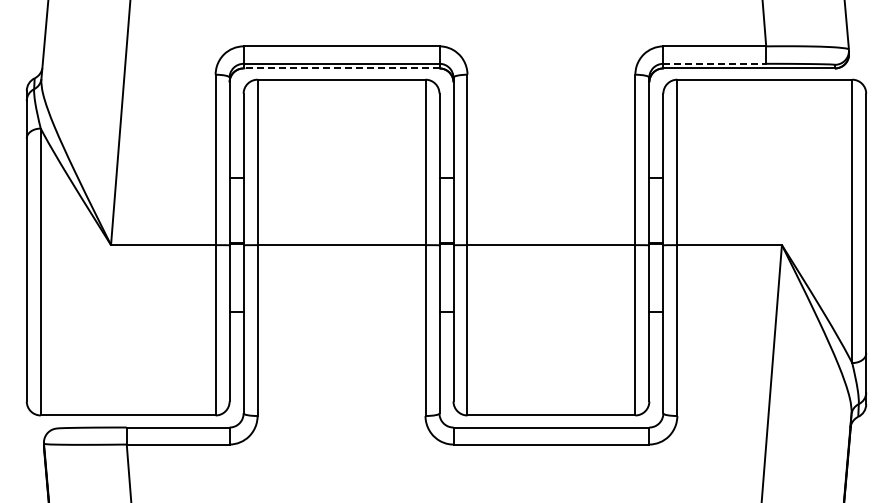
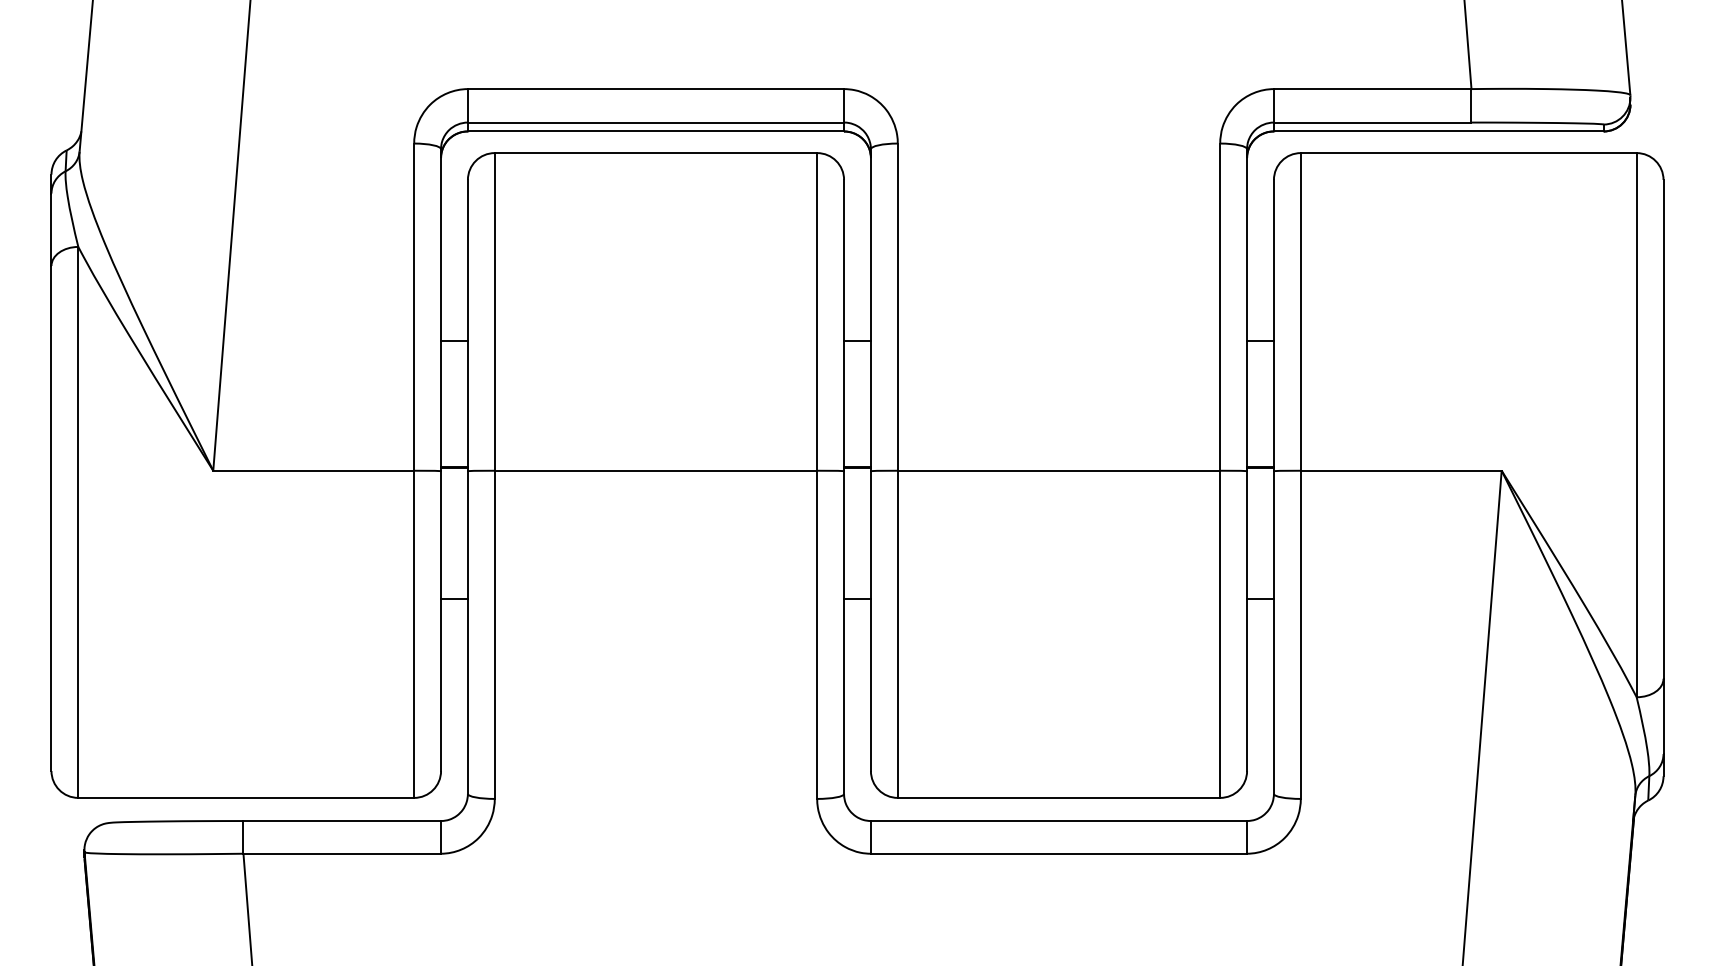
line: (715, 63) -> (1374, 121), dashed -> solid
line: (341, 68) -> (655, 131), dashed -> solid

